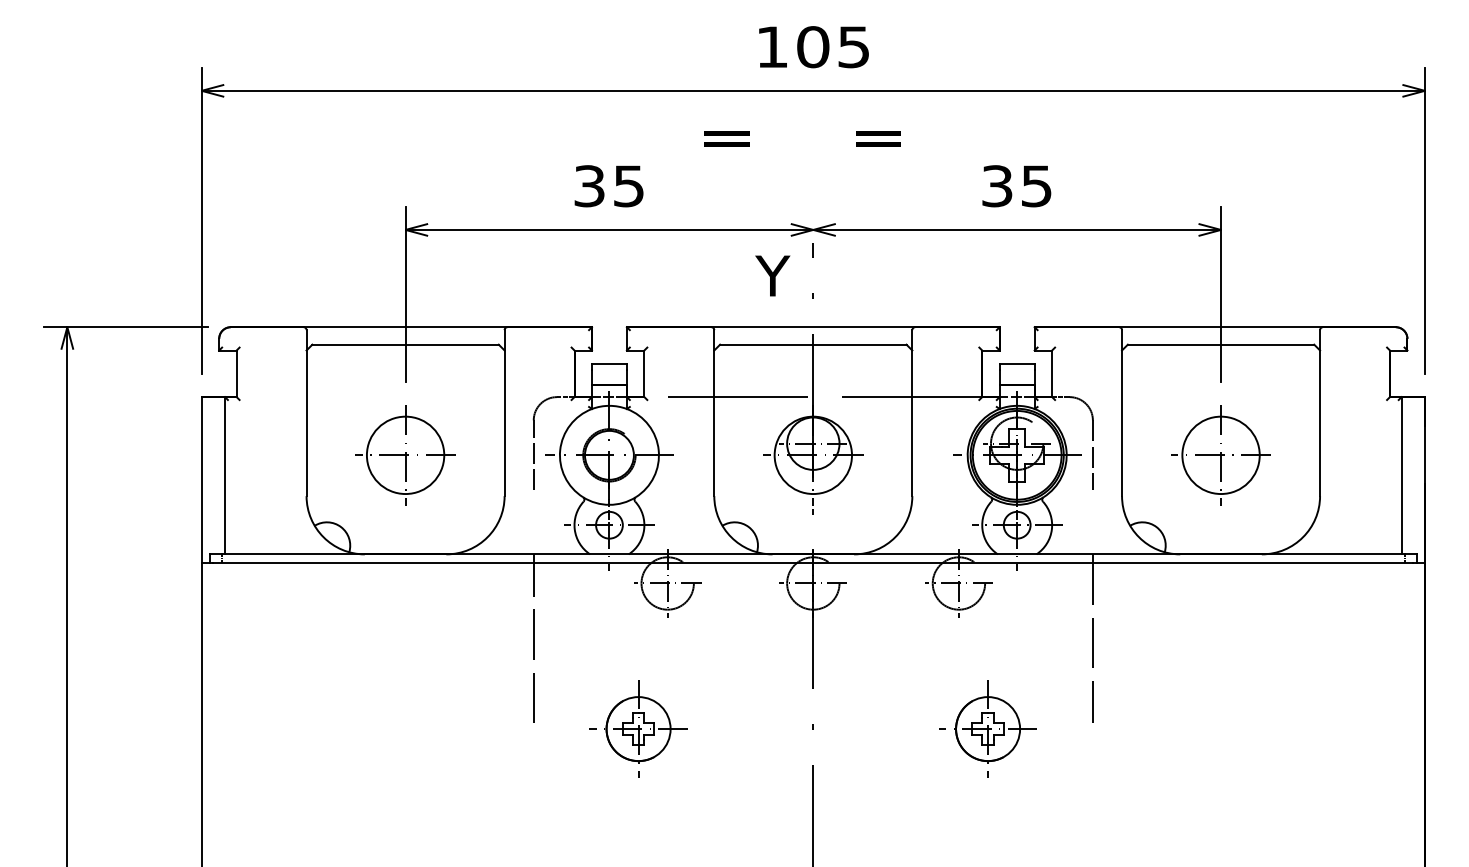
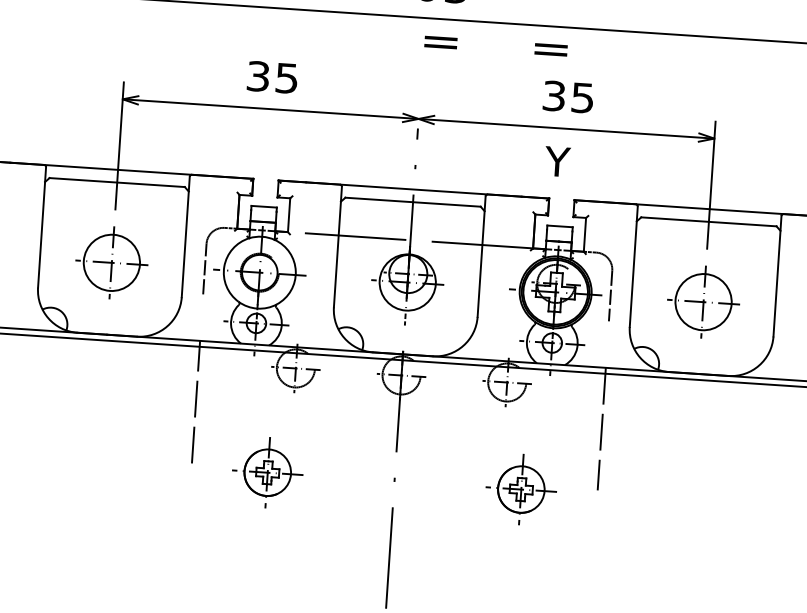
text: (802, 138) -> (495, 45), moved
text: (772, 275) -> (557, 161), moved

